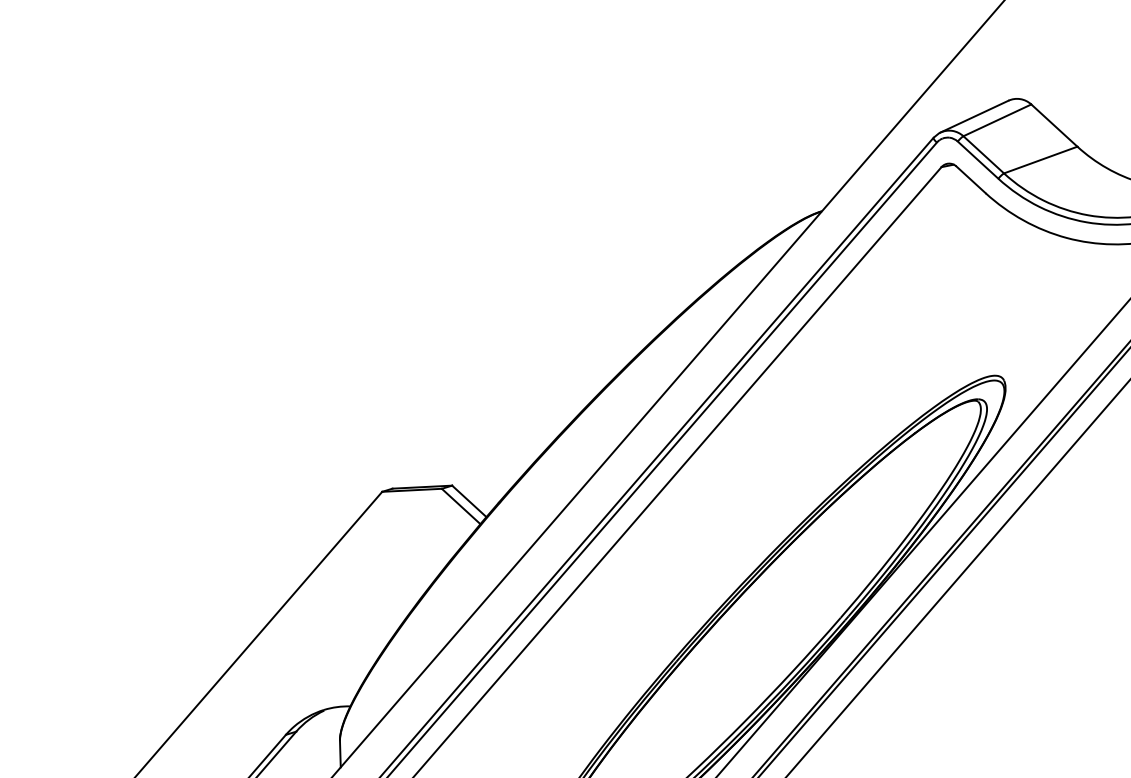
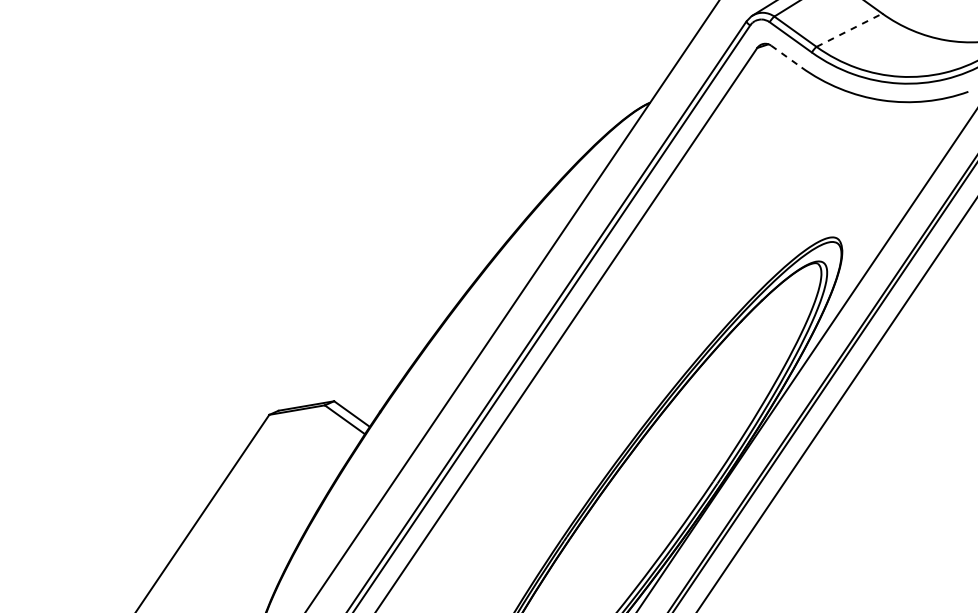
line: (1041, 159) -> (850, 29), solid -> dashed
line: (971, 179) -> (786, 56), solid -> dashed

